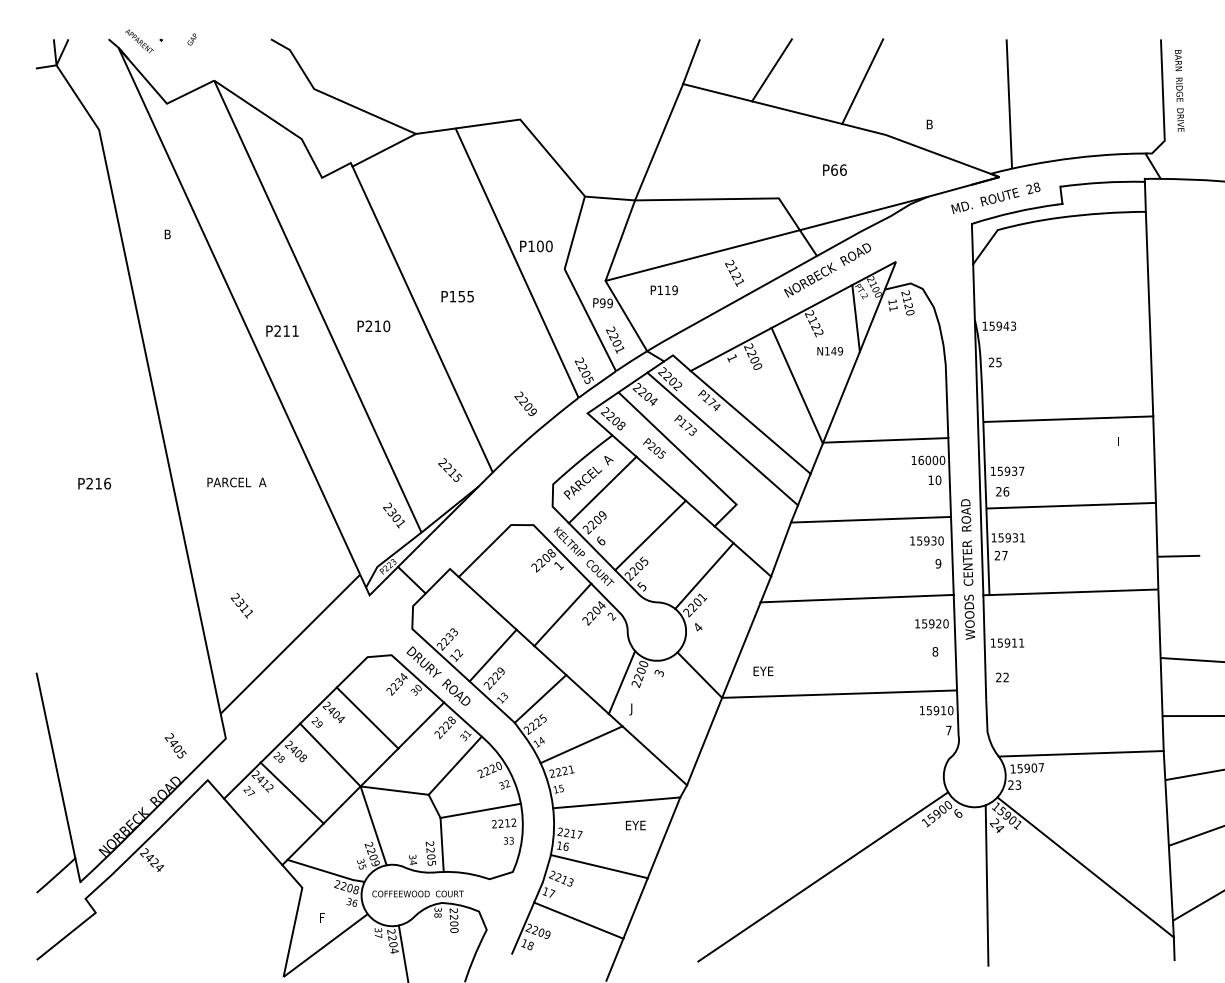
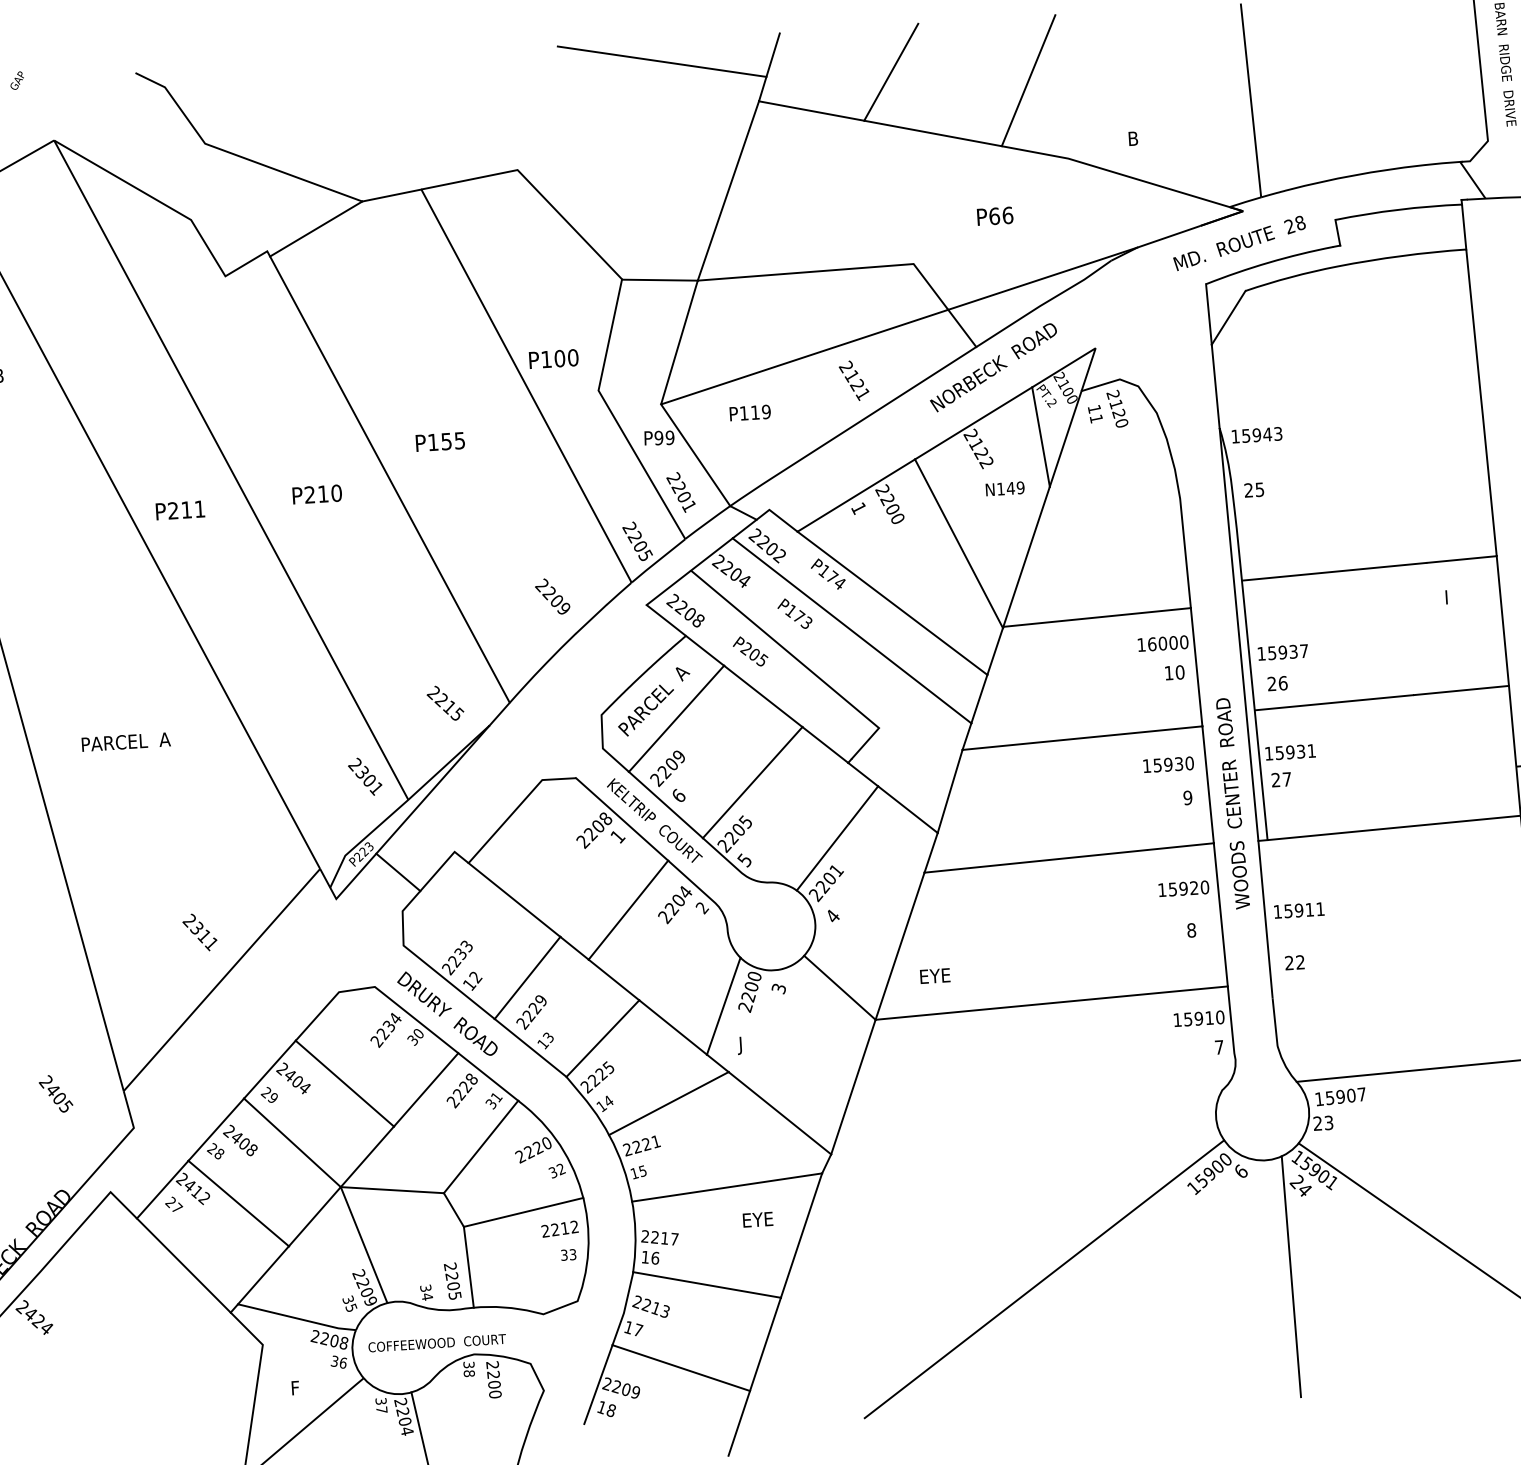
line: (620, 53) -> (662, 61), added
text: (241, 605) -> (199, 932), moved
text: (175, 745) -> (55, 1093), moved

